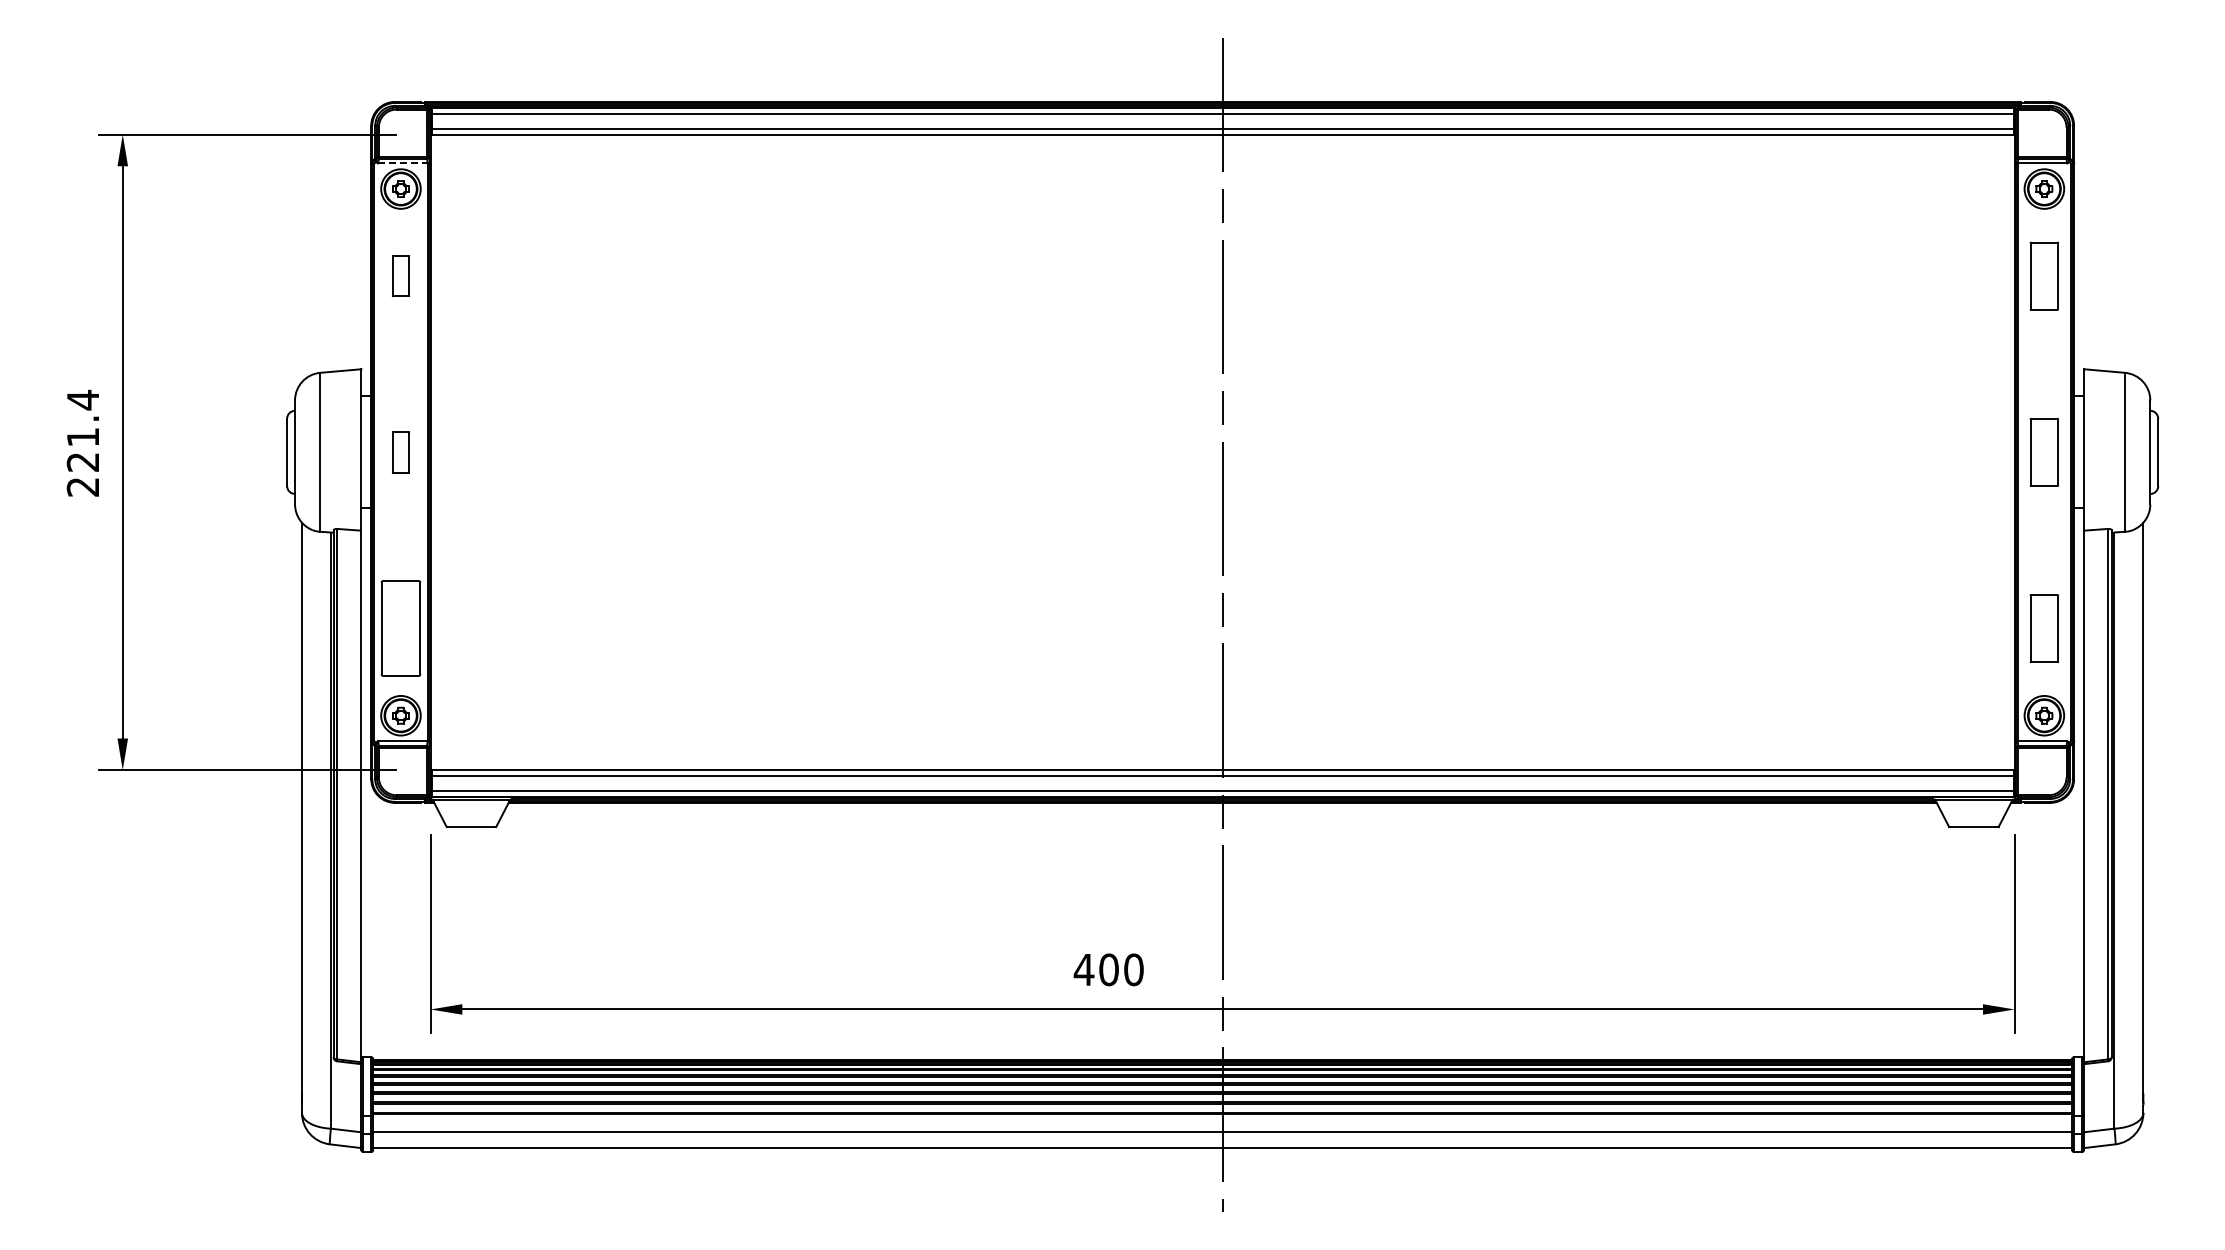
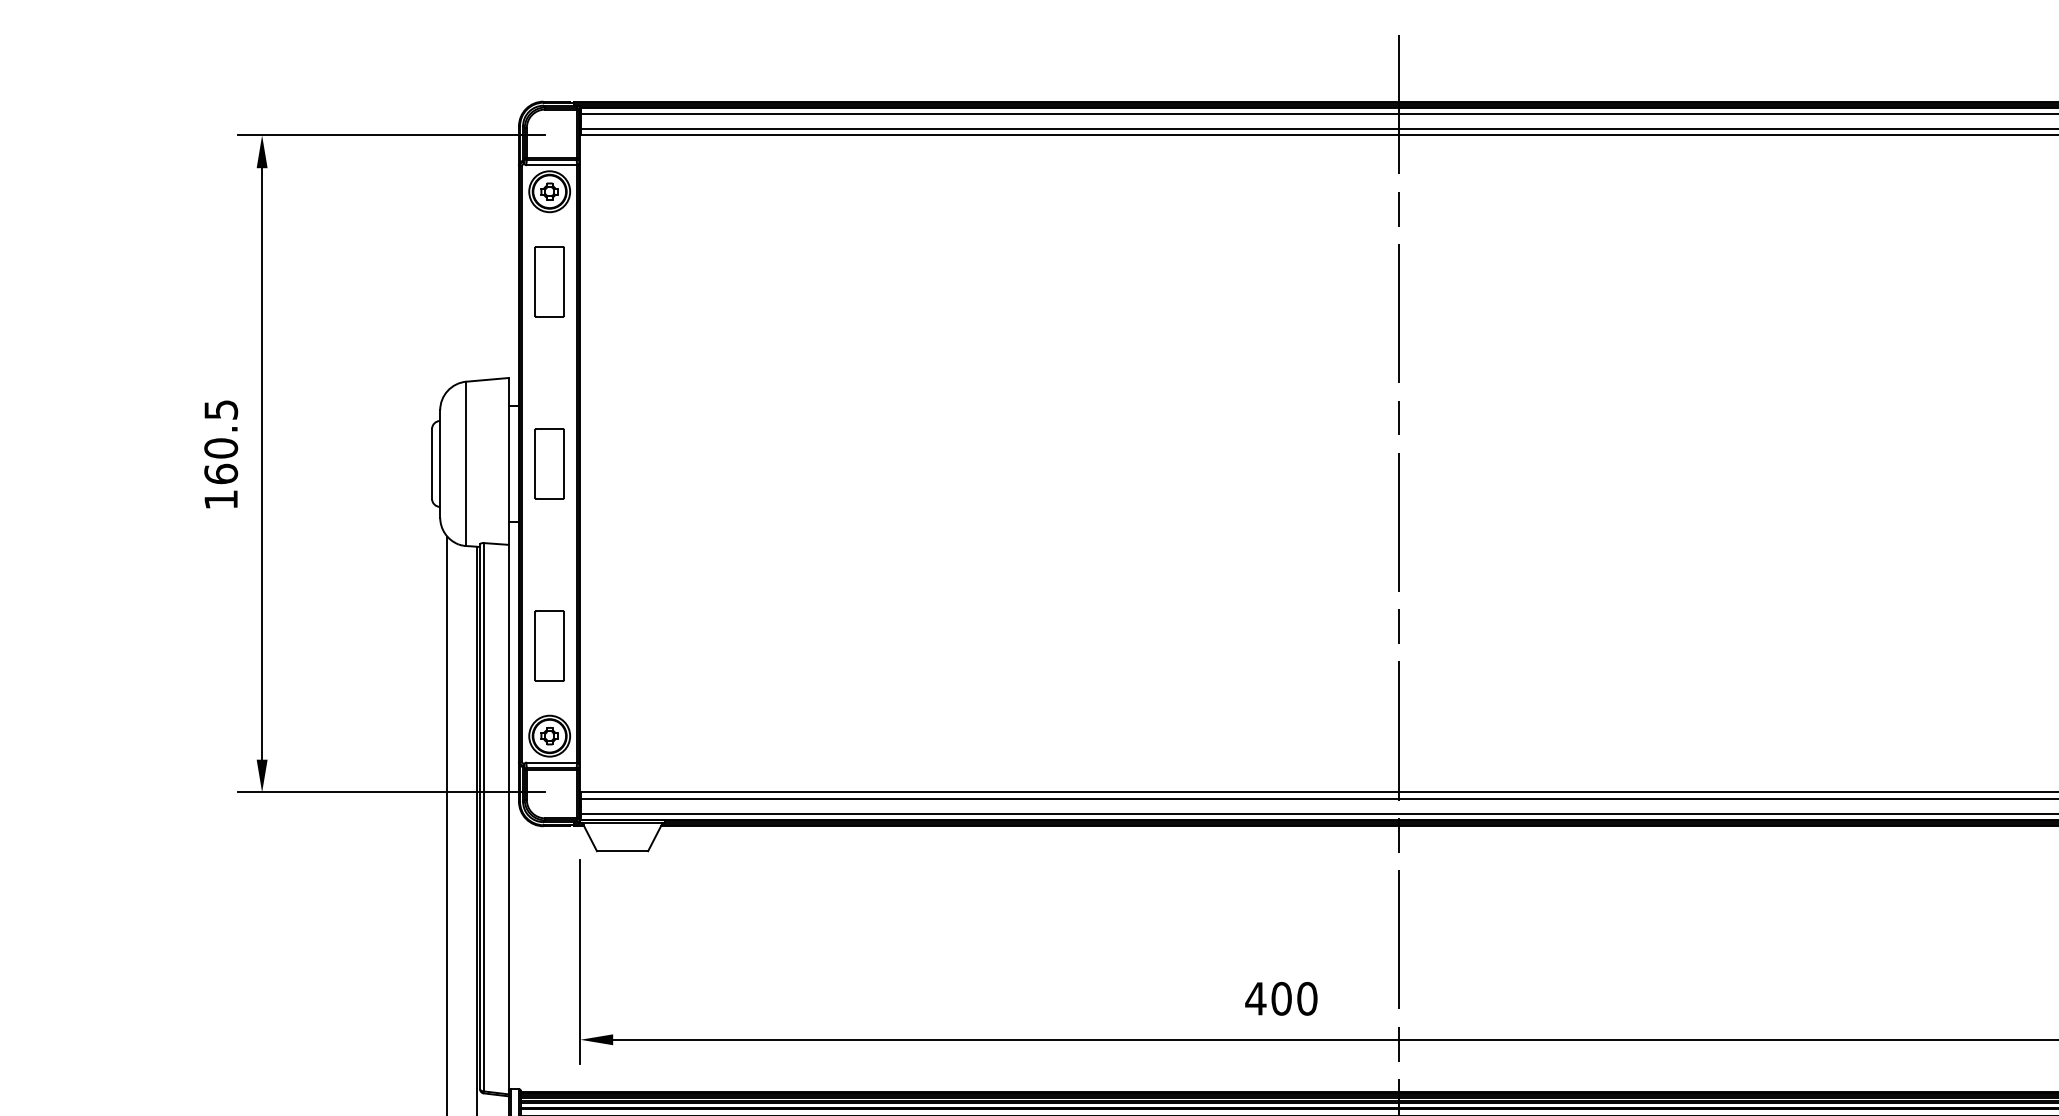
line: (402, 163) -> (551, 165), dashed -> solid
part: (400, 275) -> (549, 281), size x1.67
text: (82, 442) -> (220, 453), 221.4 -> 160.5
part: (400, 452) -> (549, 464), size x1.67
part: (400, 628) -> (549, 645), size x0.71

